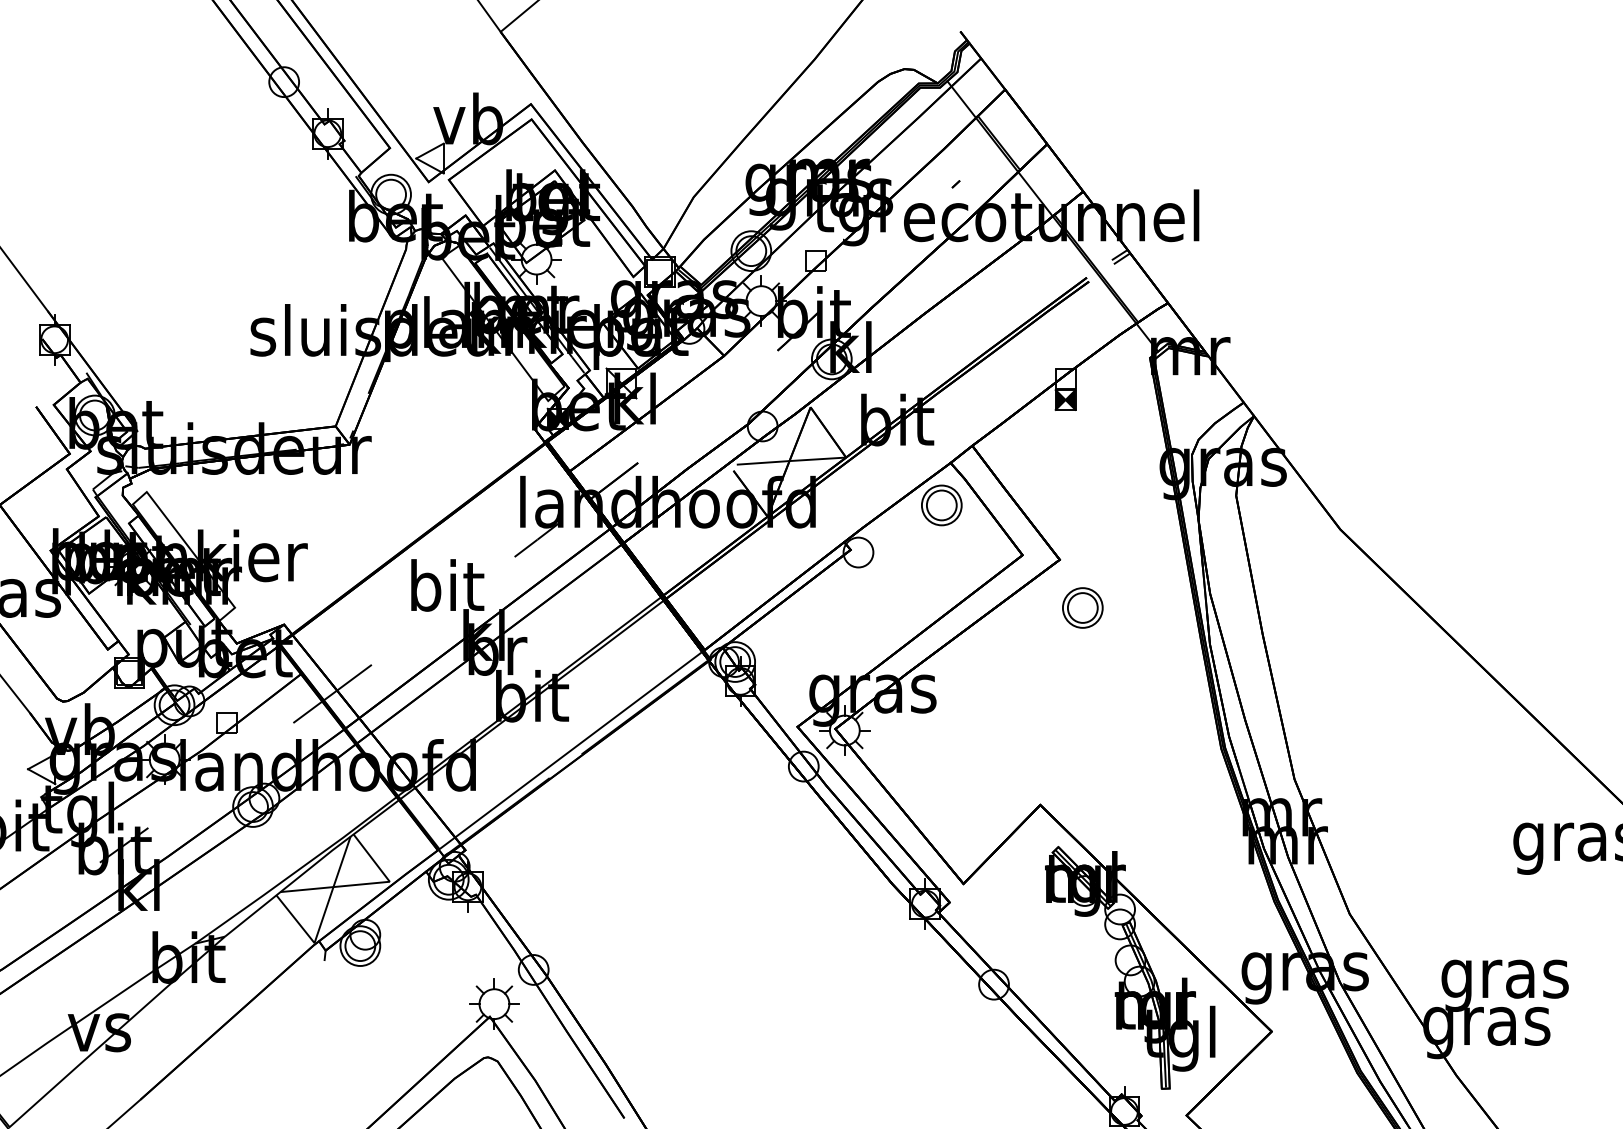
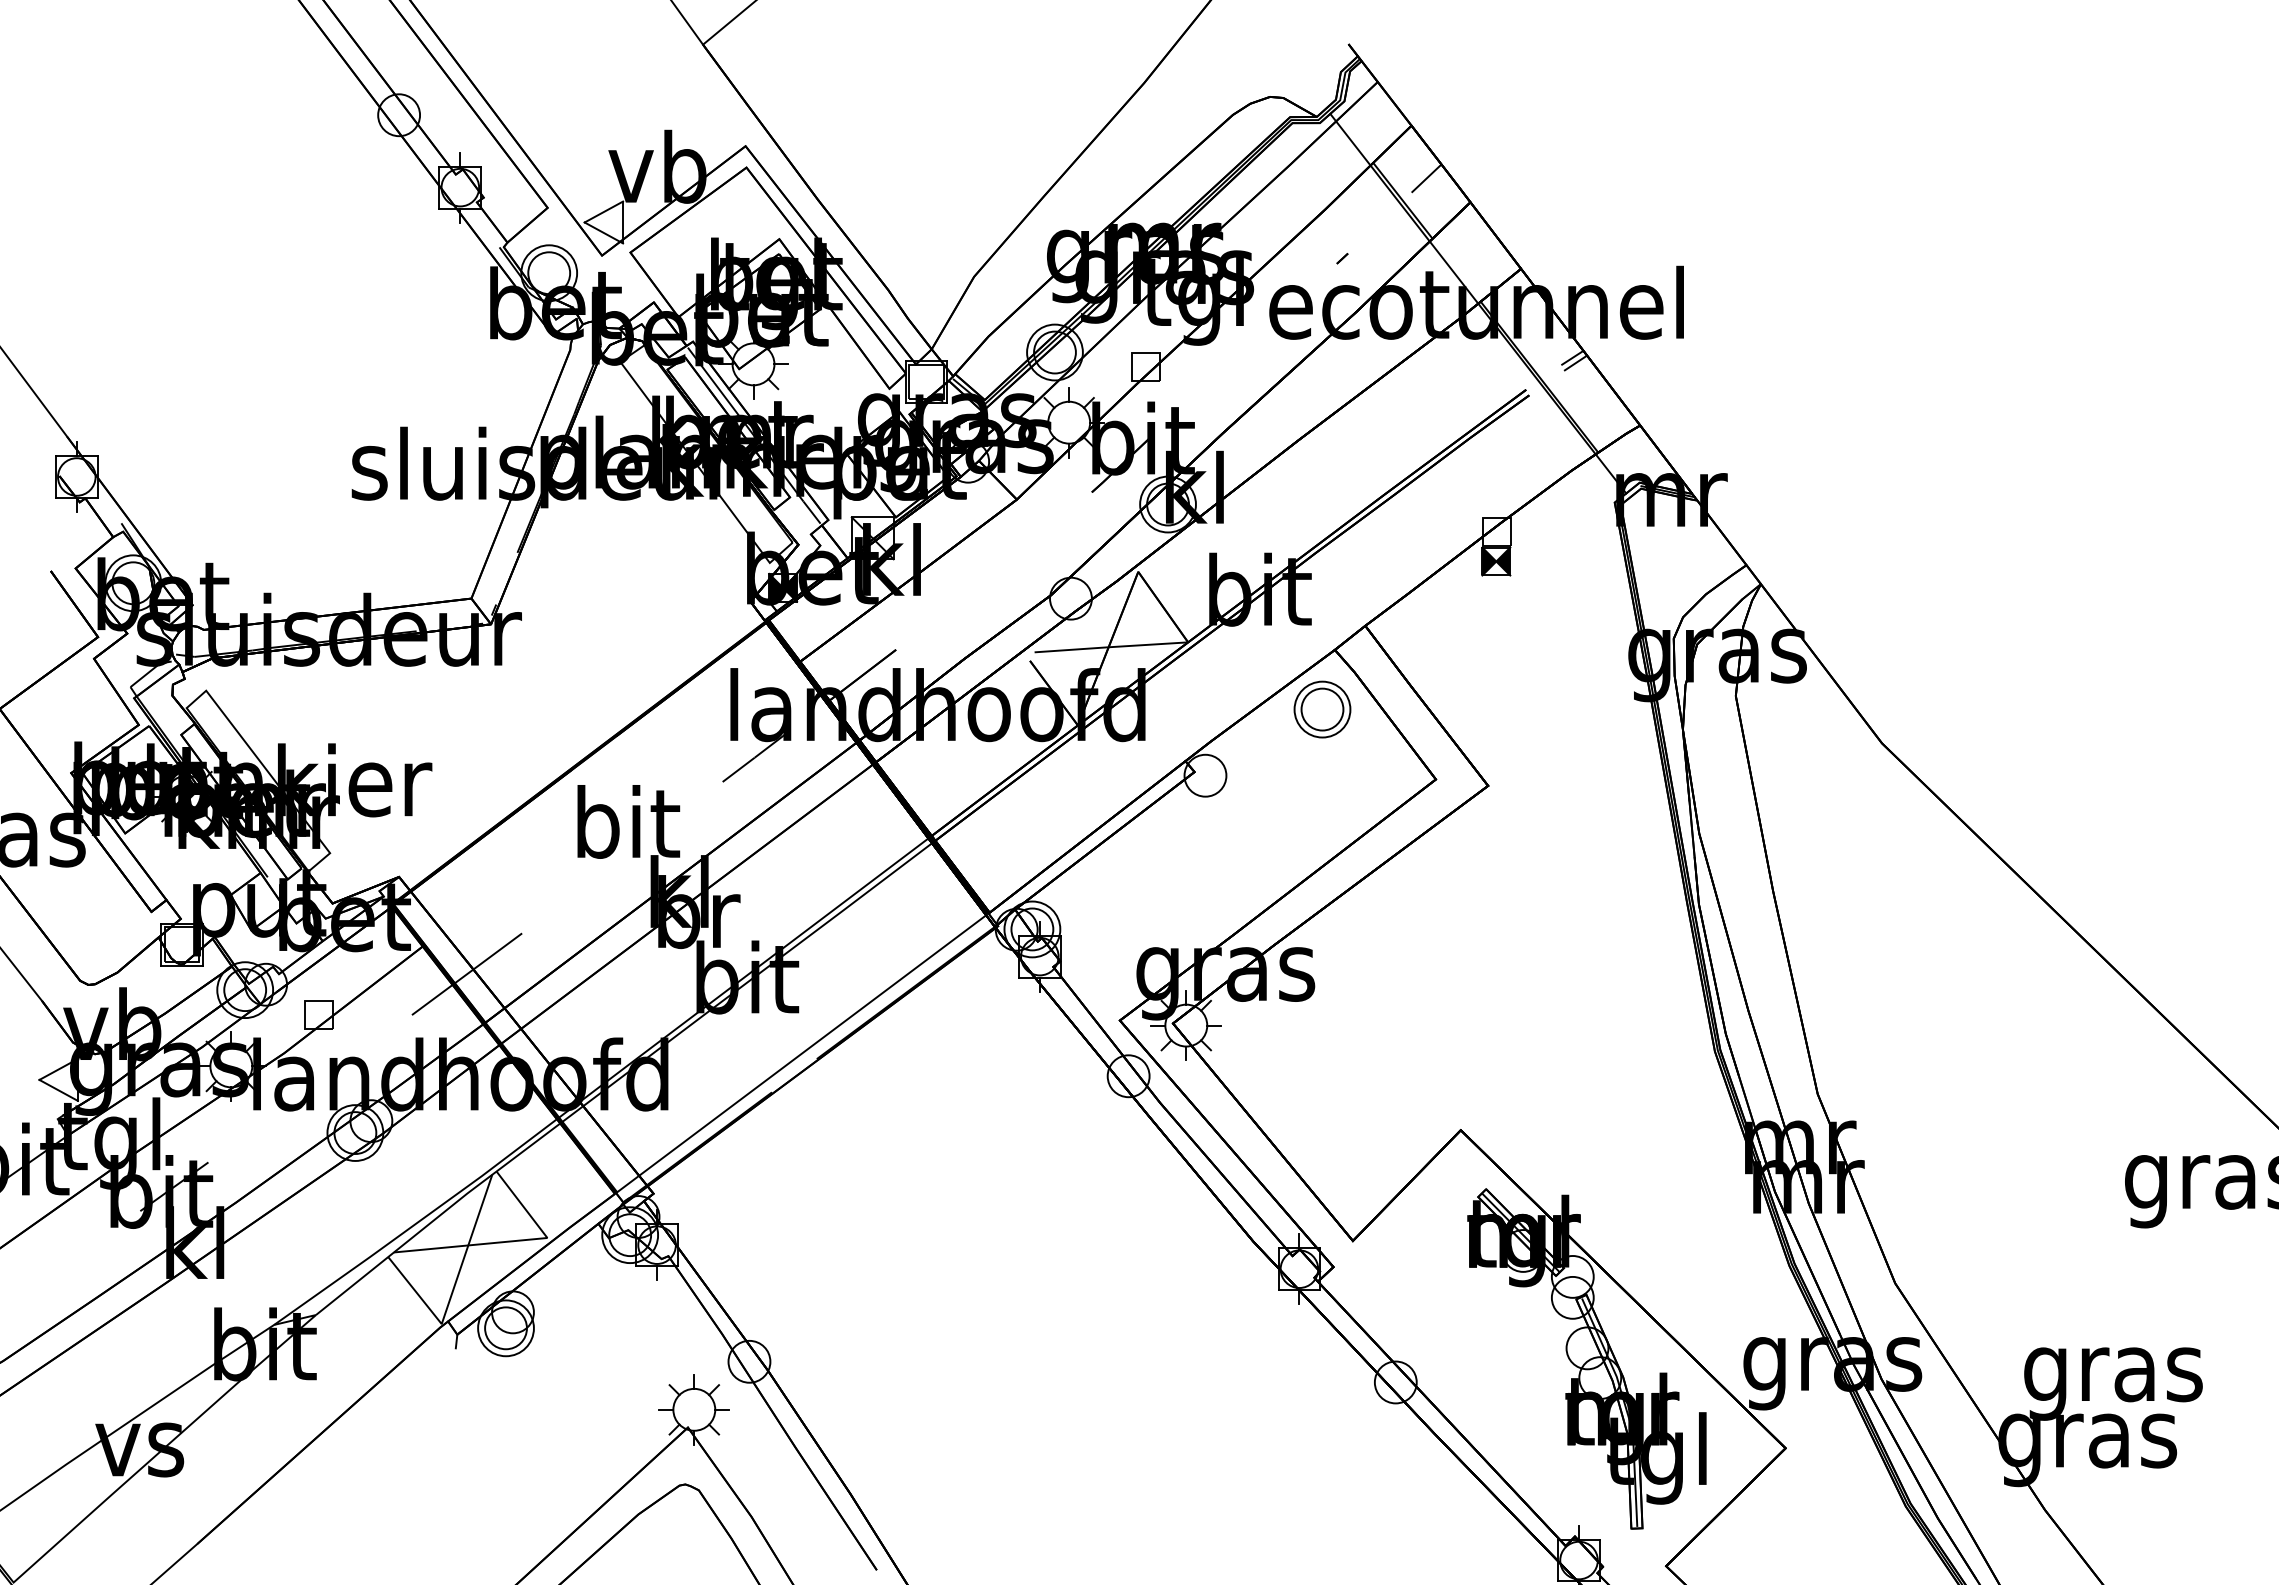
line: (1015, 127) -> (1426, 178), added
part: (1082, 607) -> (1520, 853), removed

